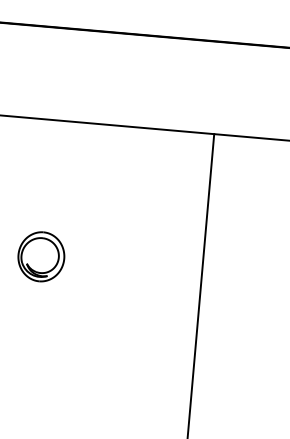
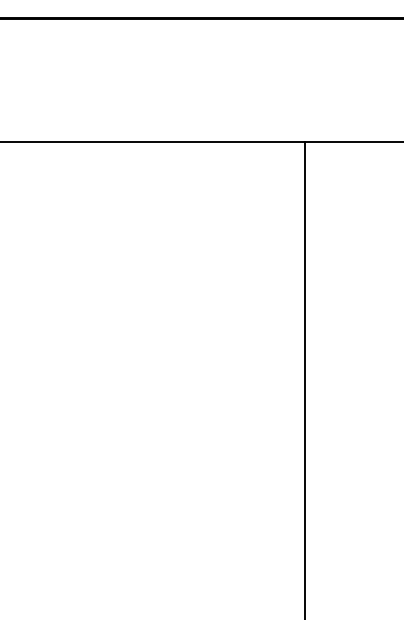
part: (41, 256) -> (89, 325), removed

